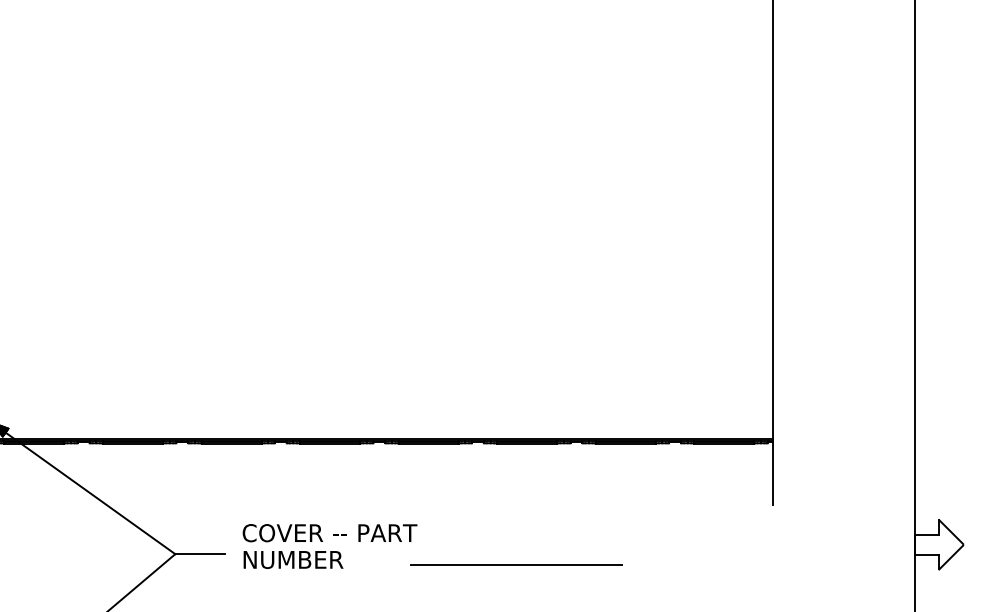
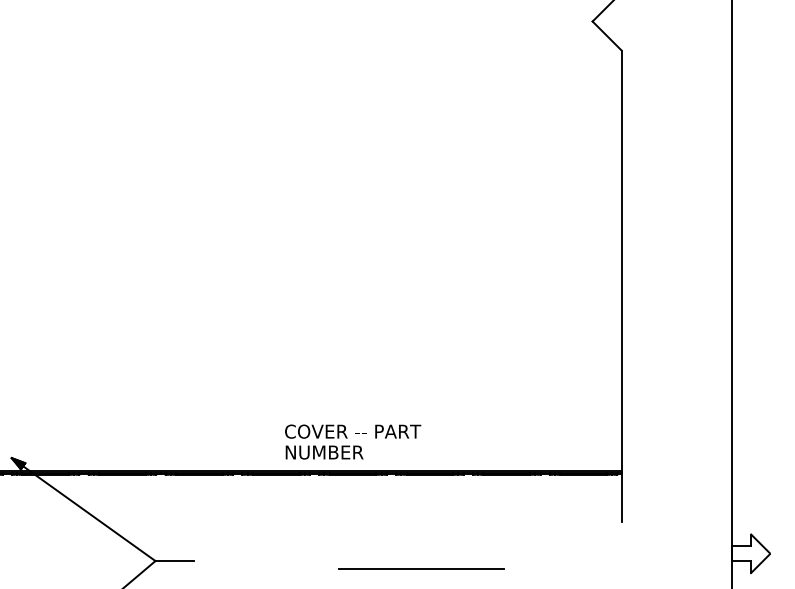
text: (330, 545) -> (353, 441), moved

